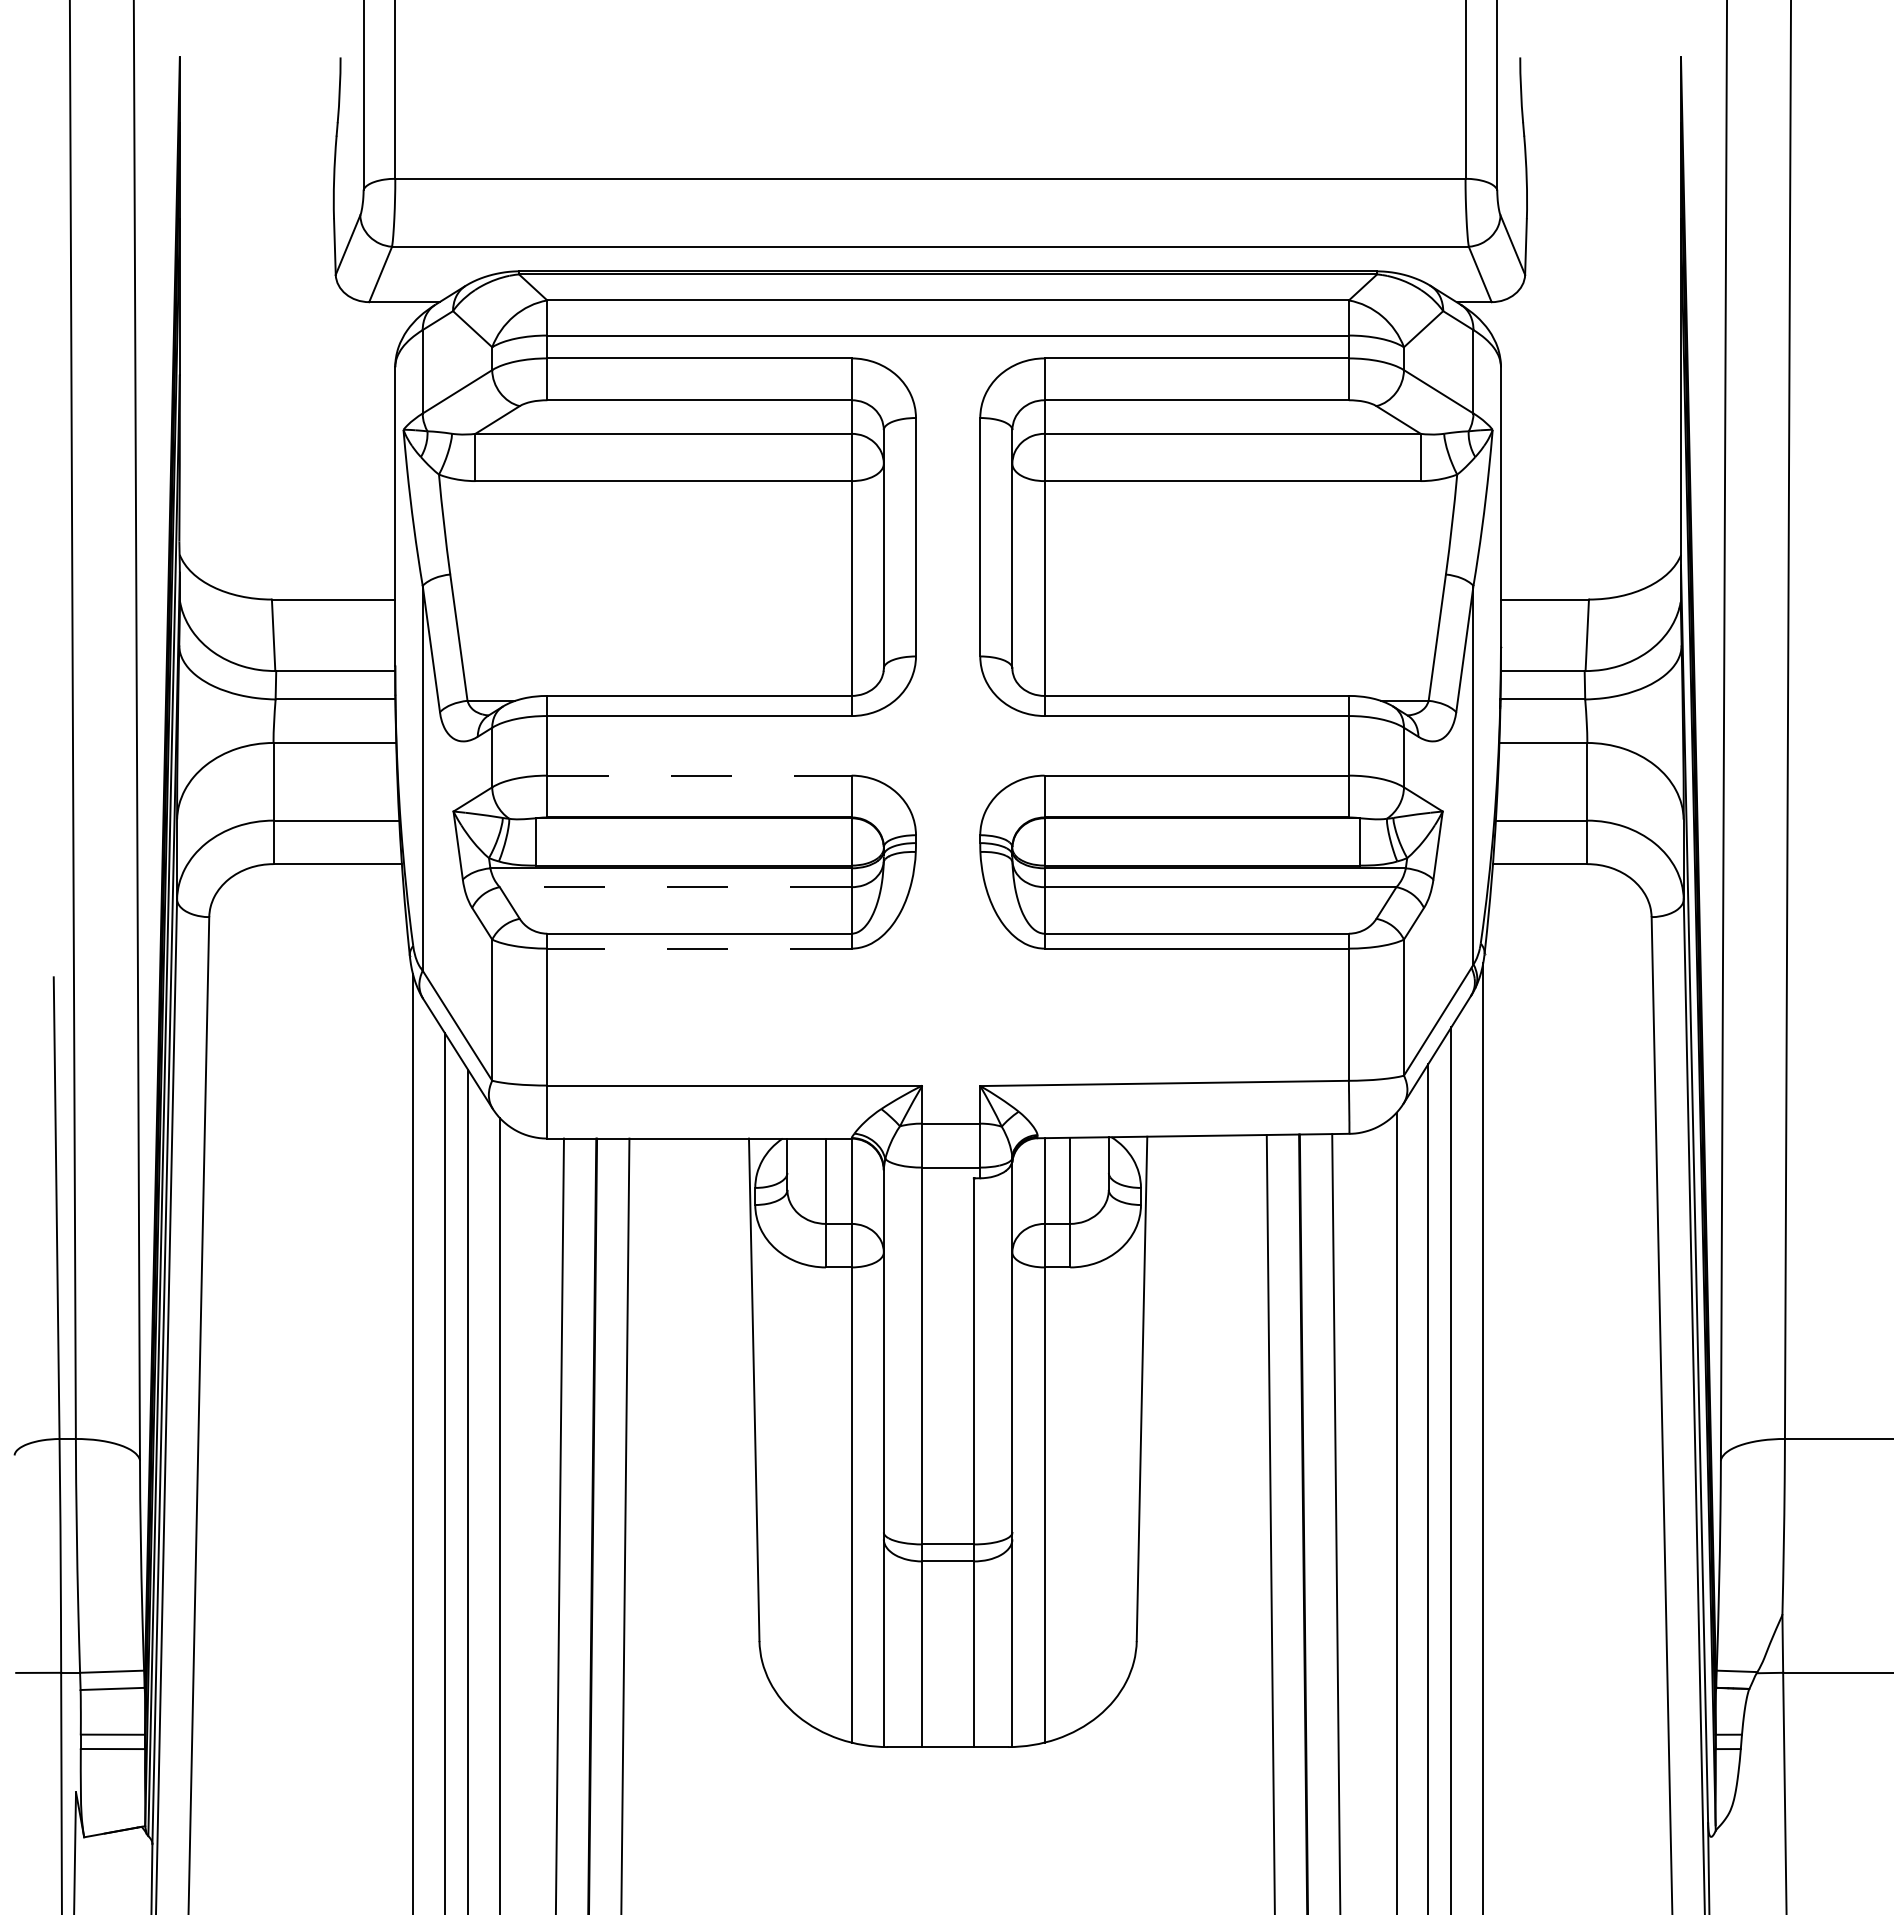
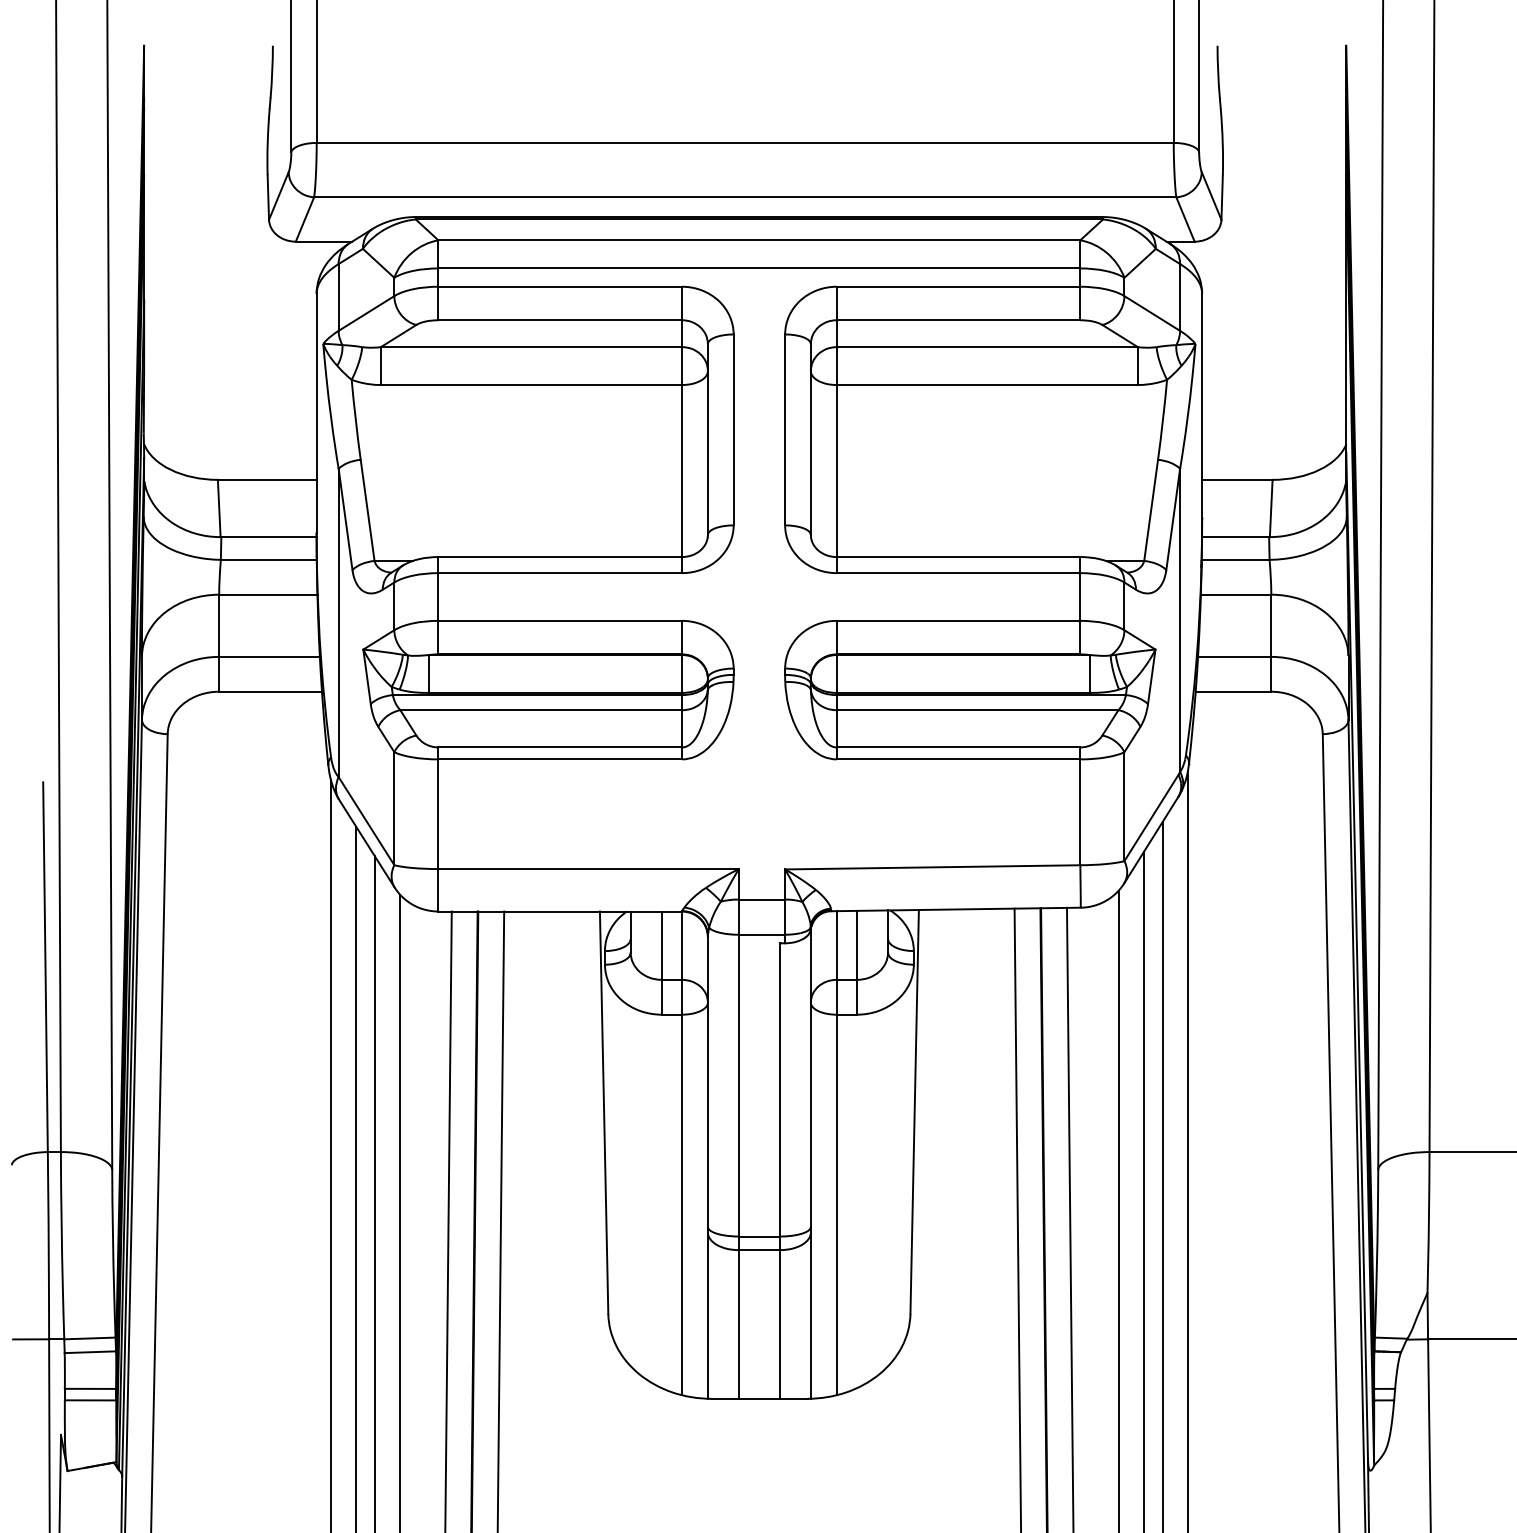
line: (700, 775) -> (561, 620), dashed -> solid
line: (675, 887) -> (541, 710), dashed -> solid
line: (699, 948) -> (560, 759), dashed -> solid

